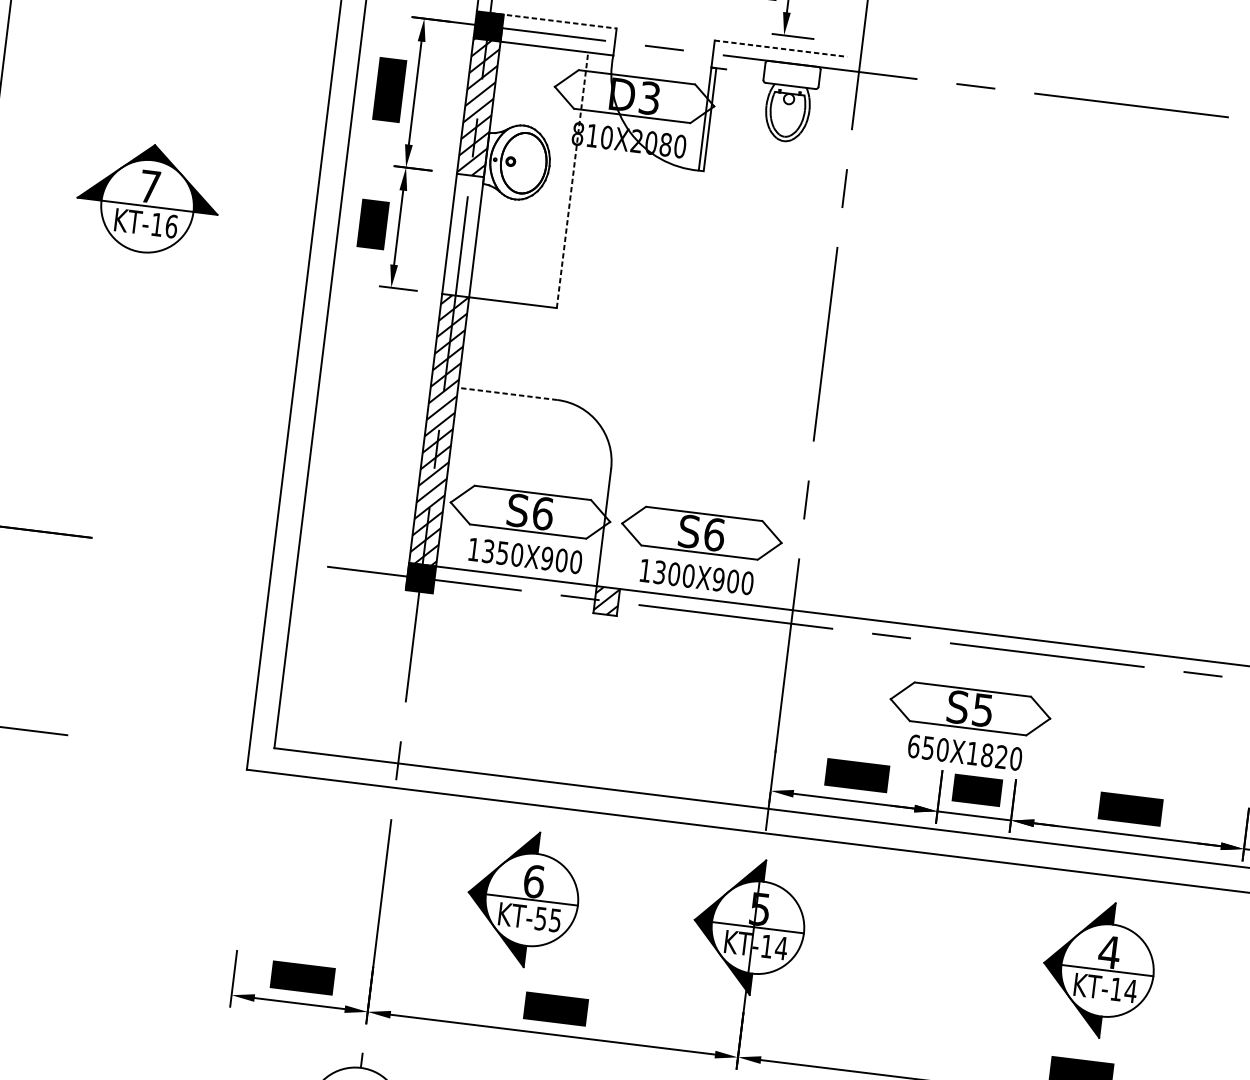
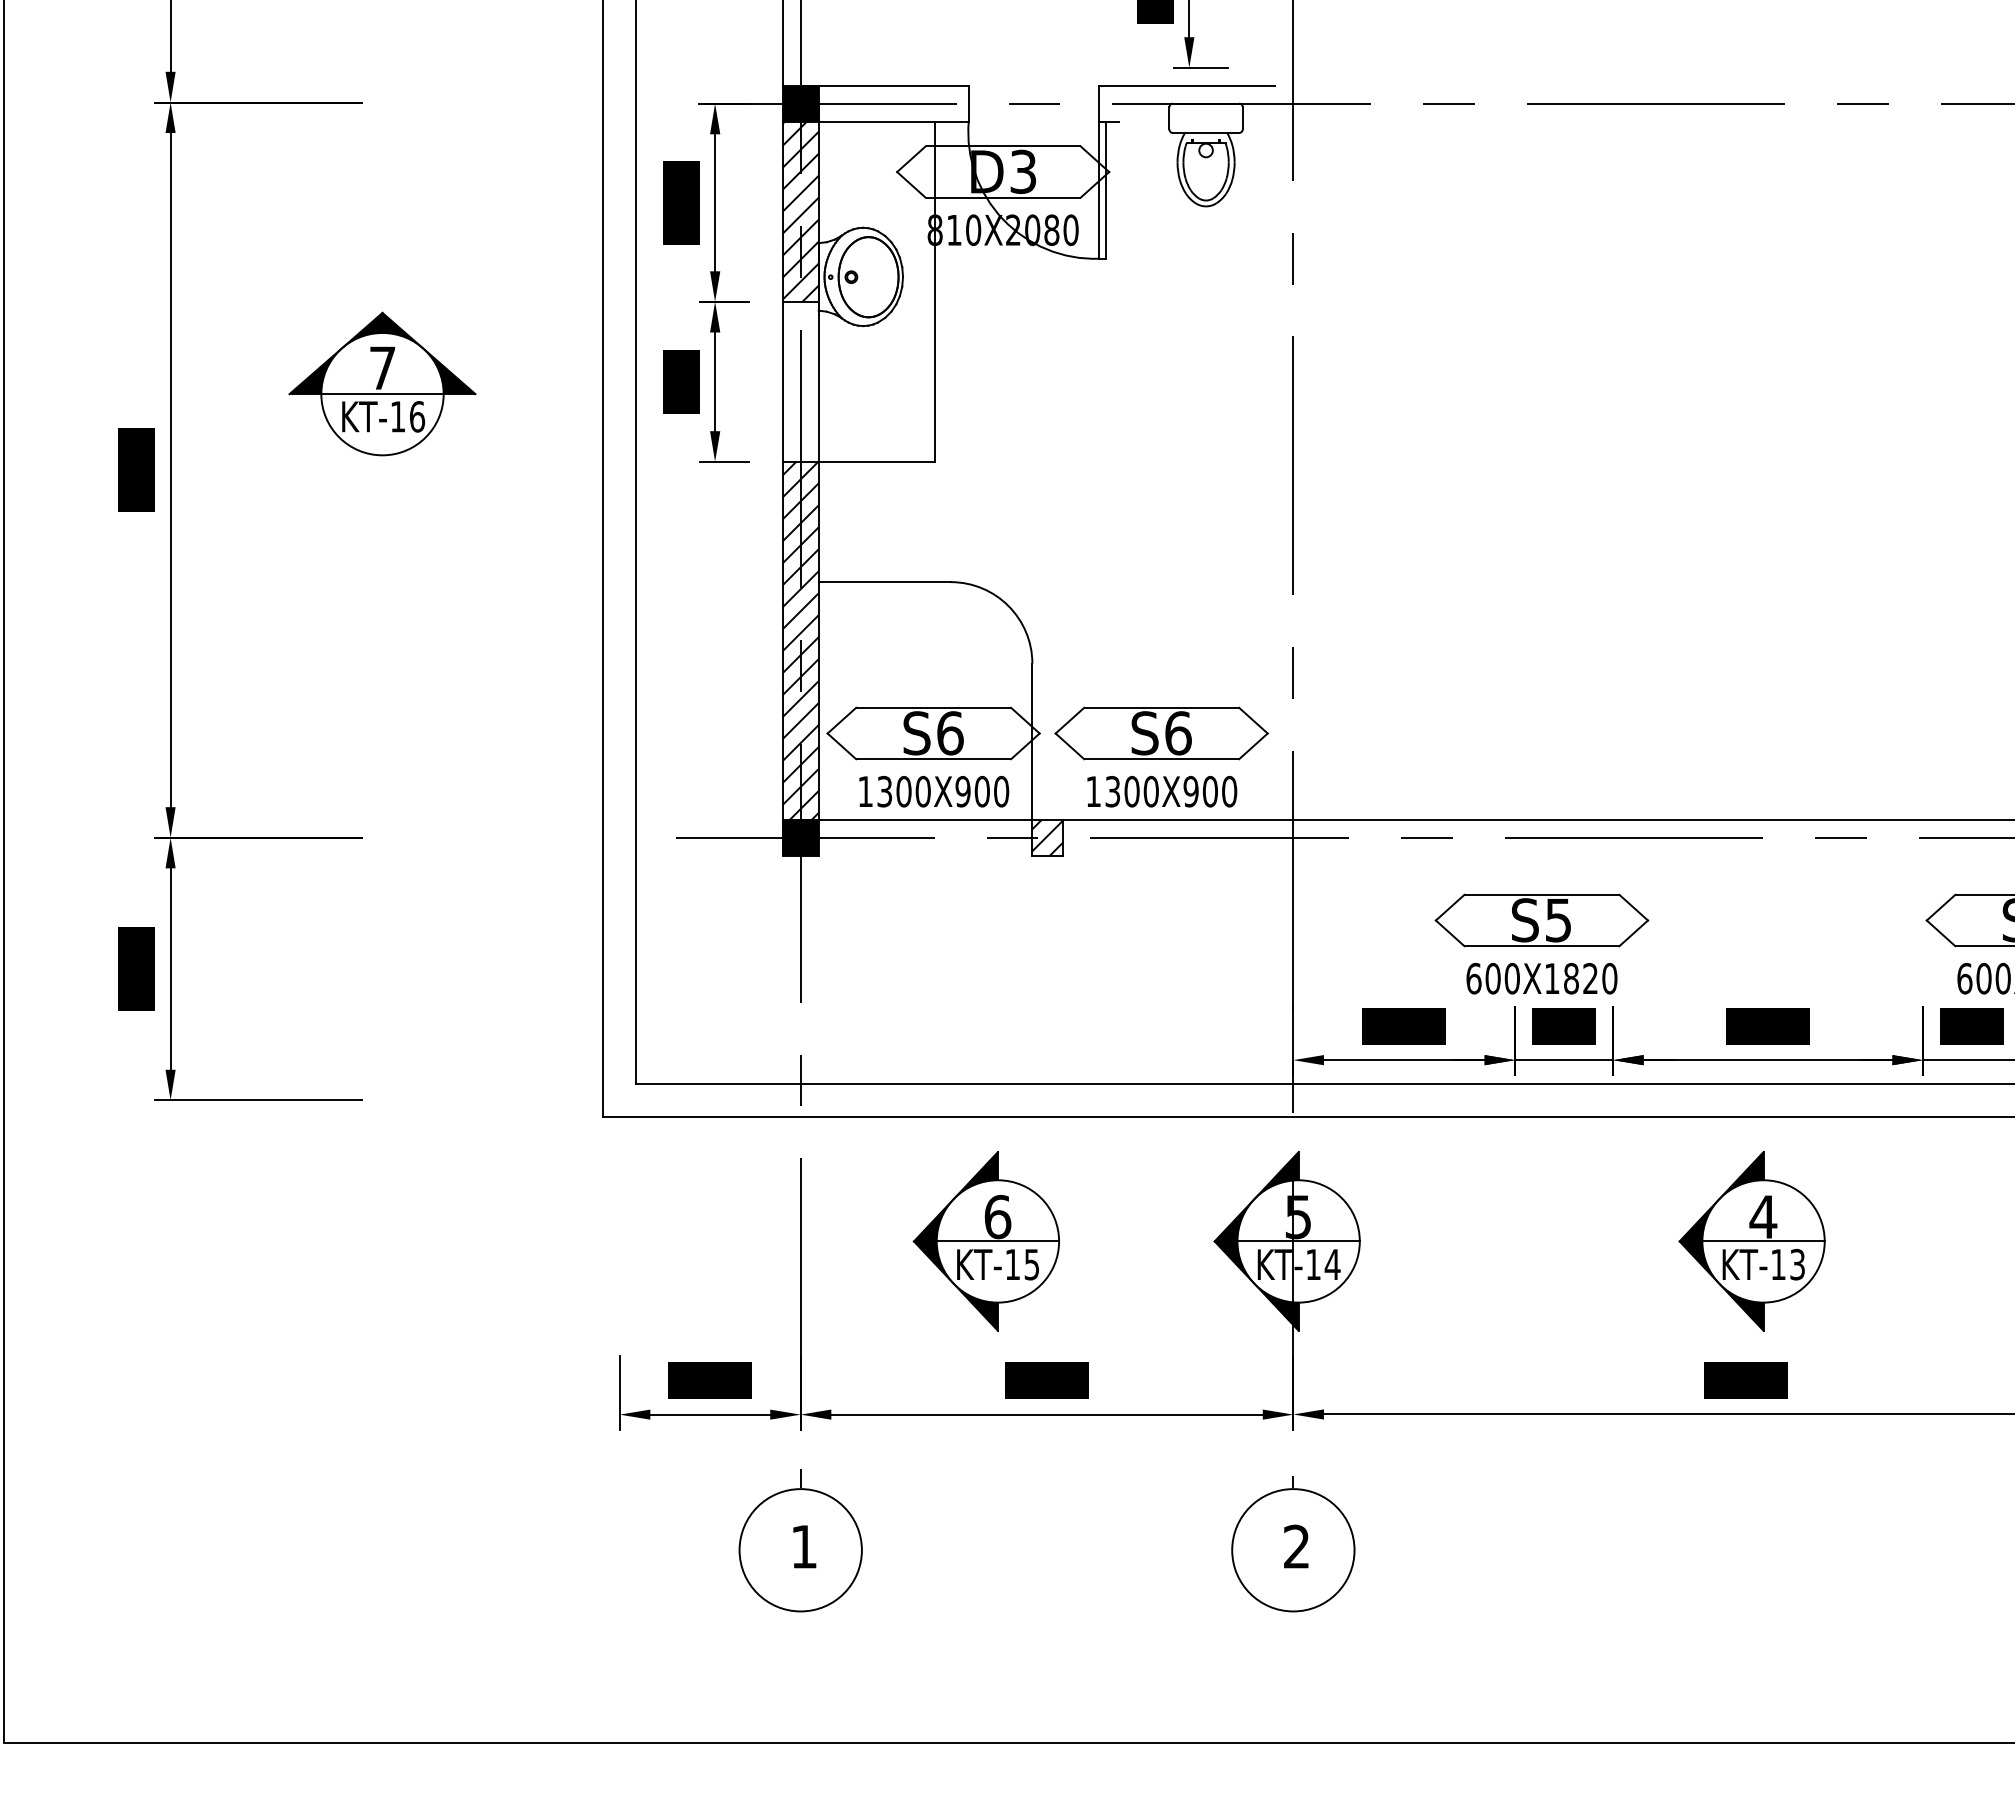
line: (554, 20) -> (885, 85), dashed -> solid
line: (781, 48) -> (1187, 85), dashed -> solid
line: (572, 180) -> (935, 291), dashed -> solid
line: (507, 394) -> (884, 582), dashed -> solid
text: (502, 553) -> (903, 791), 1350X900 -> 1300X900
text: (927, 747) -> (1492, 978), 650X1820 -> 600X1820
text: (540, 918) -> (1012, 1264), KT-55 -> KT-15
text: (1130, 991) -> (1797, 1264), KT-14 -> KT-13

